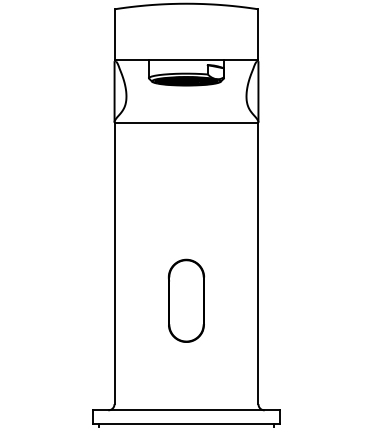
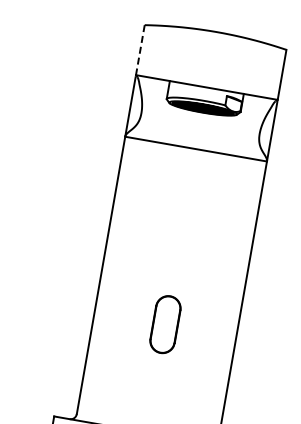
line: (114, 35) -> (140, 50), solid -> dashed
part: (186, 300) -> (165, 324), size x0.7

